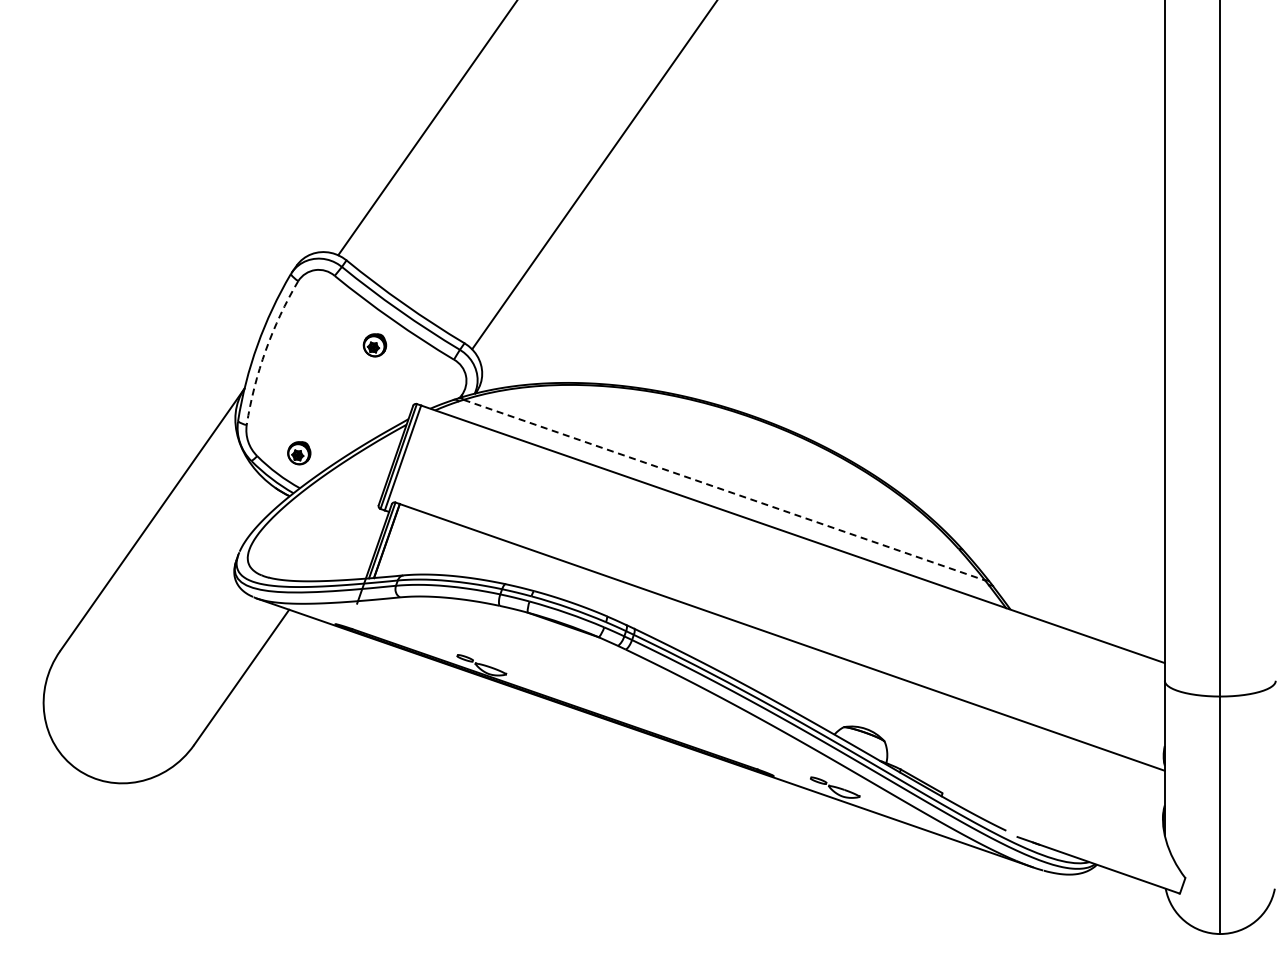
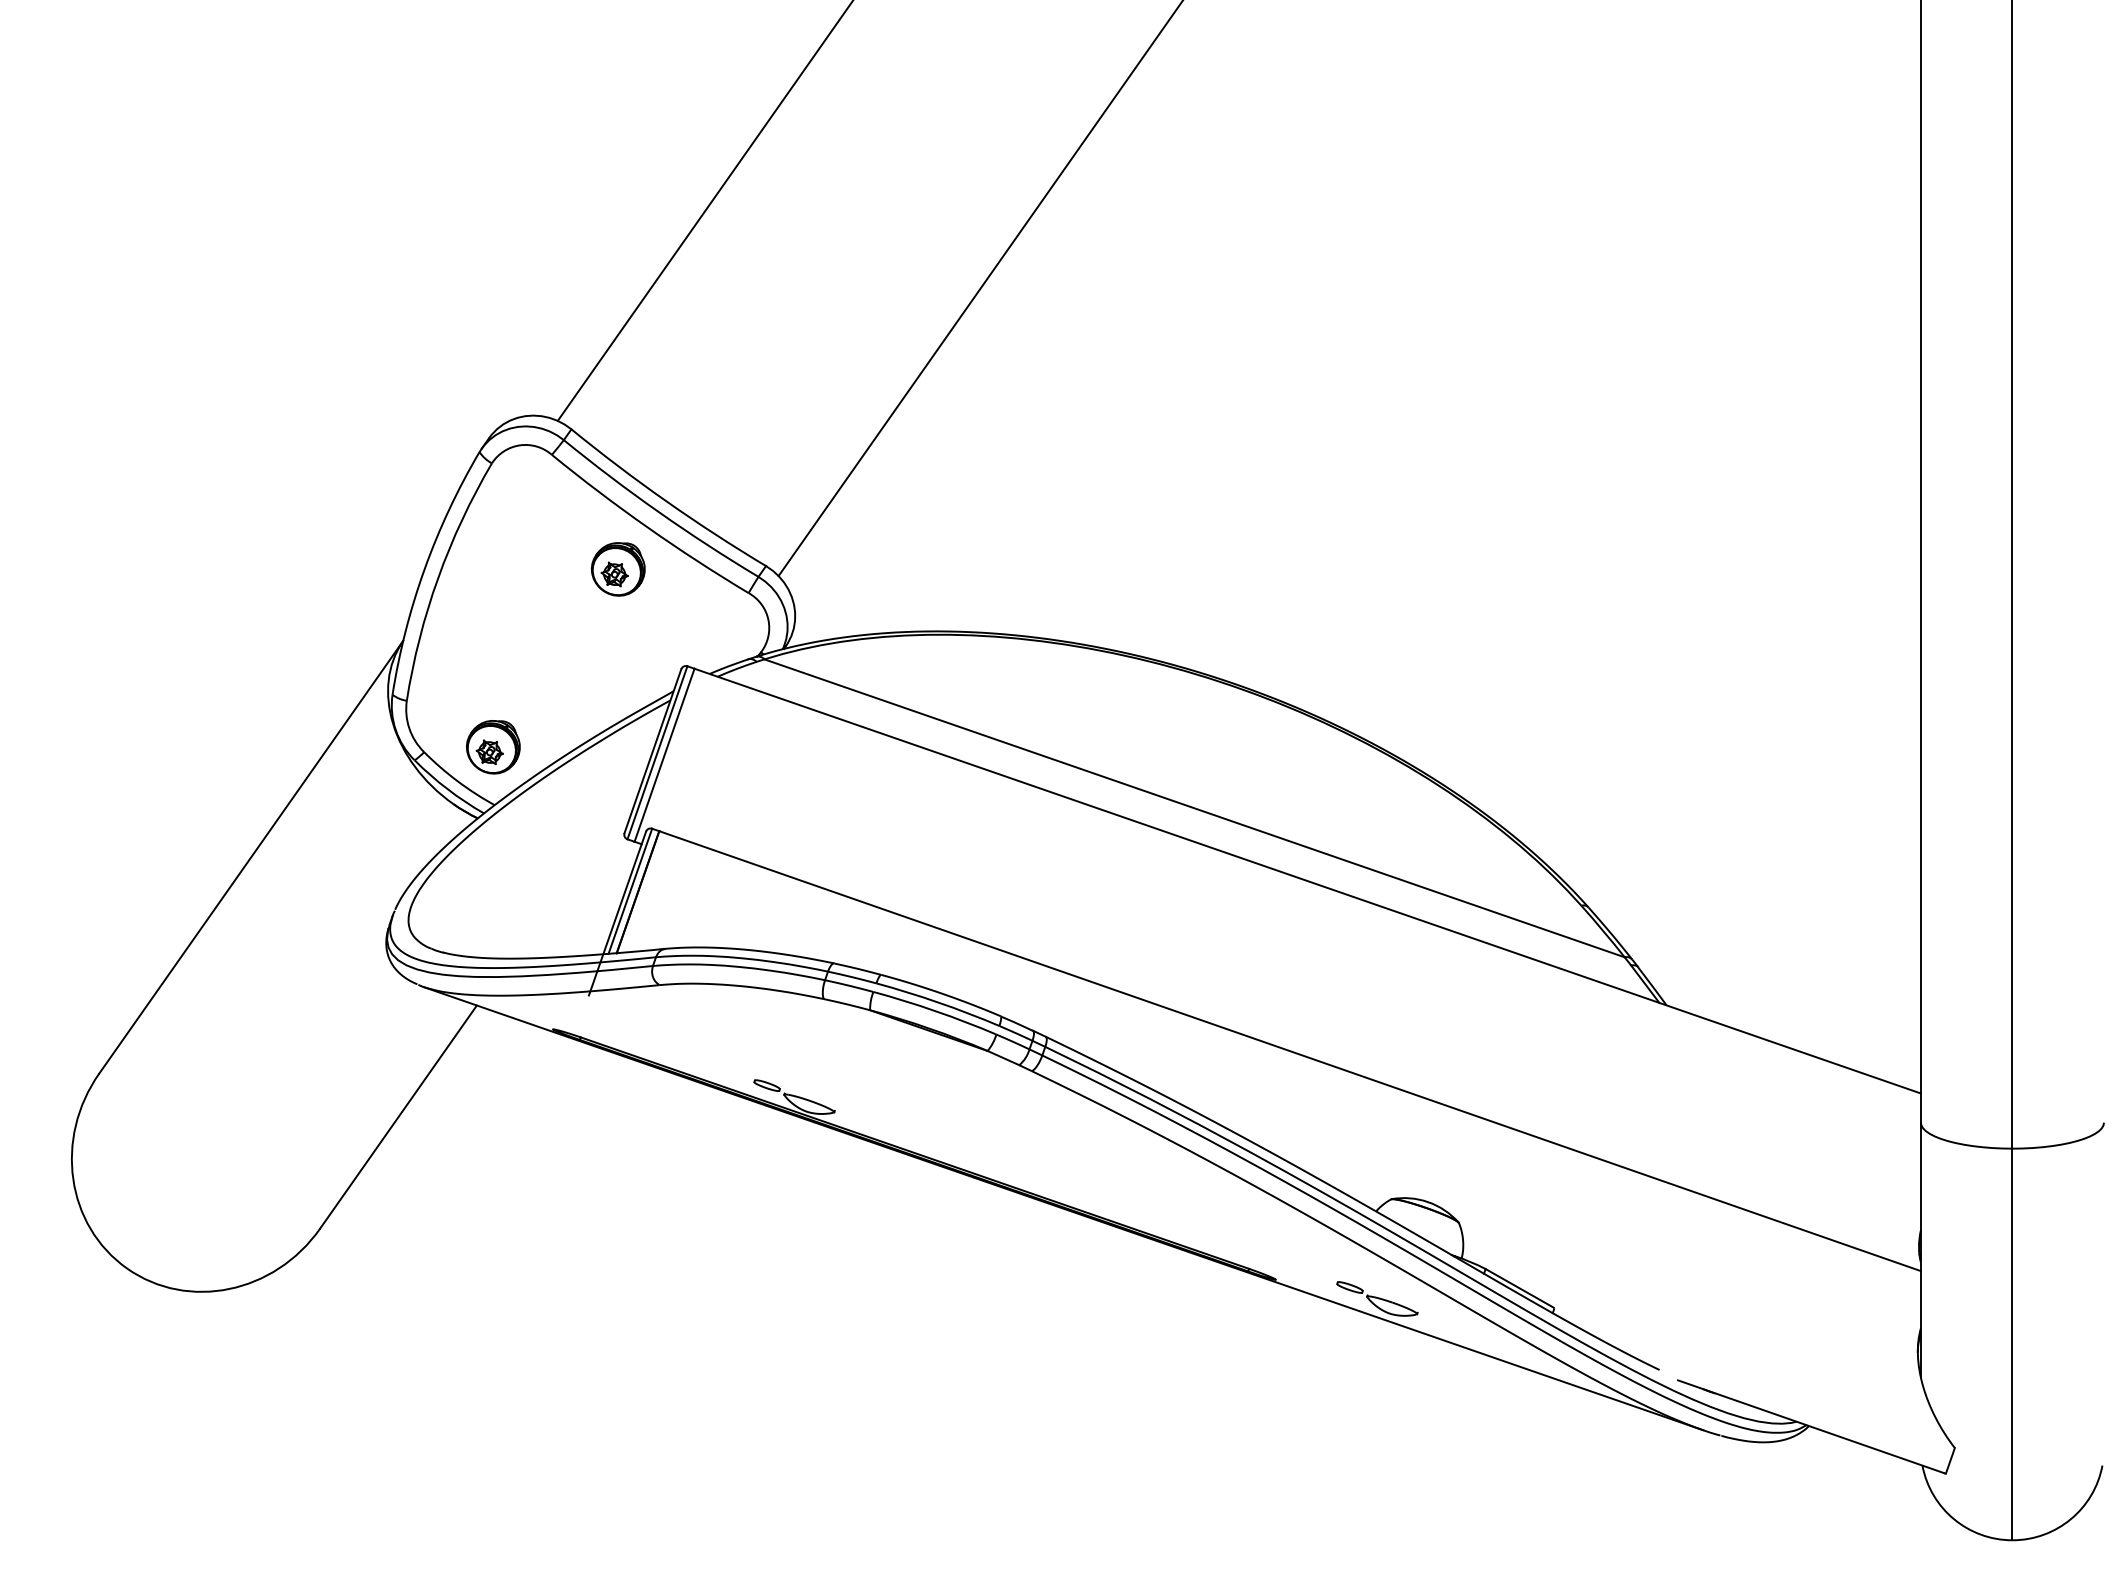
part: (374, 345) -> (617, 569), size x1.43
arc: (265, 350) -> (437, 577), dashed -> solid
part: (299, 453) -> (493, 747), size x1.43
line: (724, 490) -> (1194, 808), dashed -> solid

